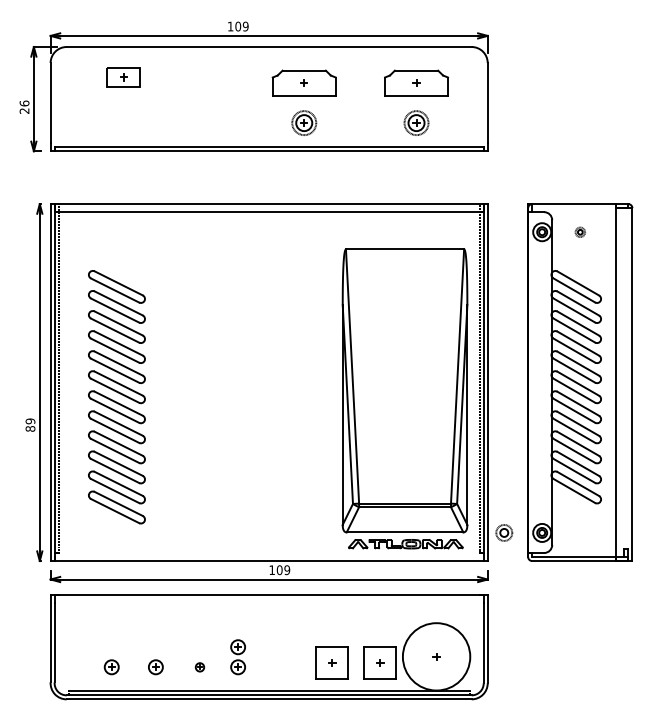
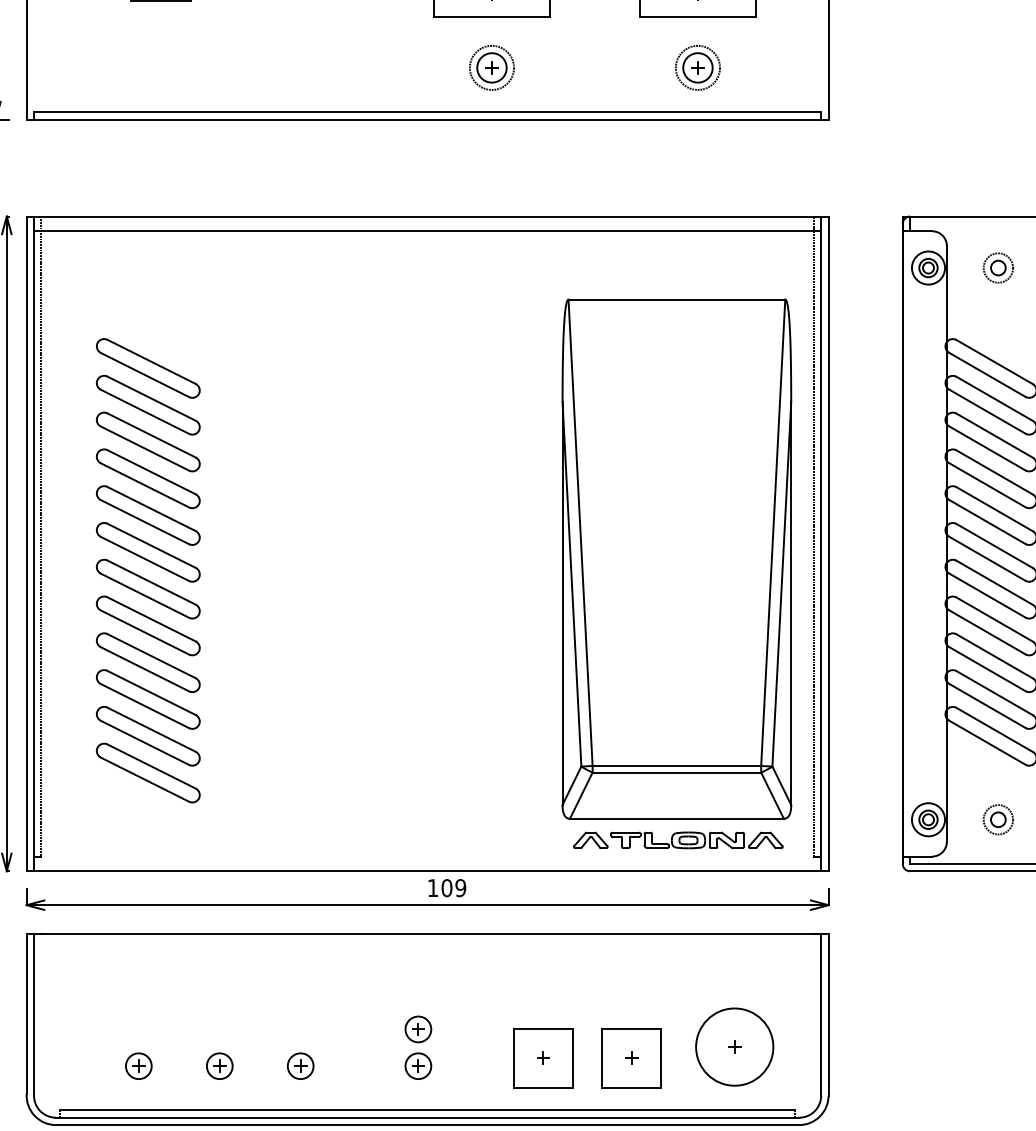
part: (580, 232) -> (998, 268), size x1.67
part: (504, 532) -> (998, 818), moved
circle: (436, 656) -> (734, 1046), size x0.62
part: (237, 657) -> (417, 1048), moved
part: (199, 667) -> (299, 1066), size x1.67

